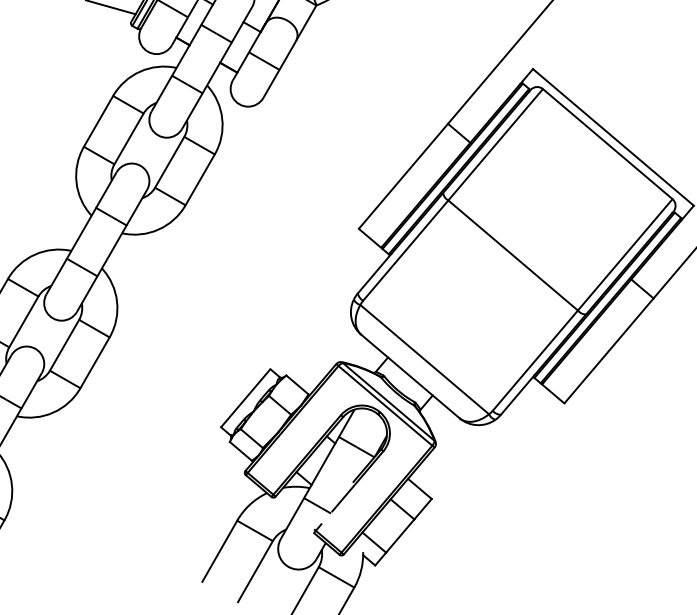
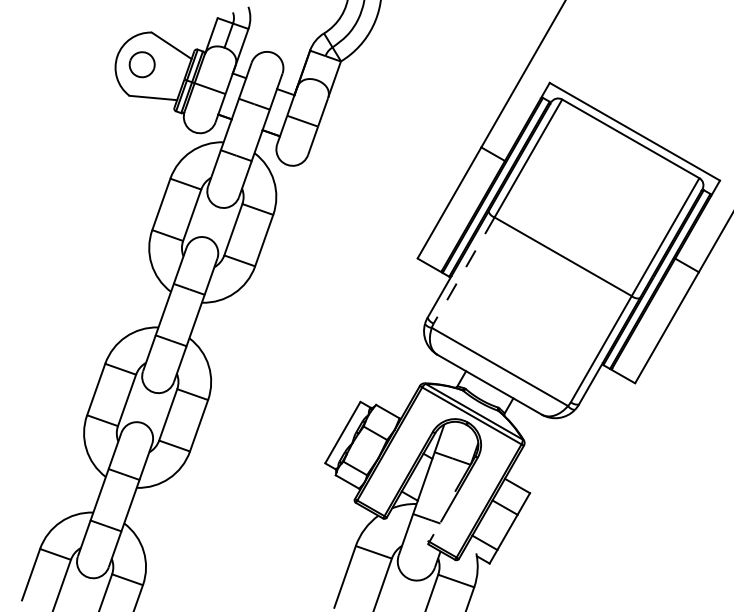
line: (405, 250) -> (463, 270), solid -> dashed

